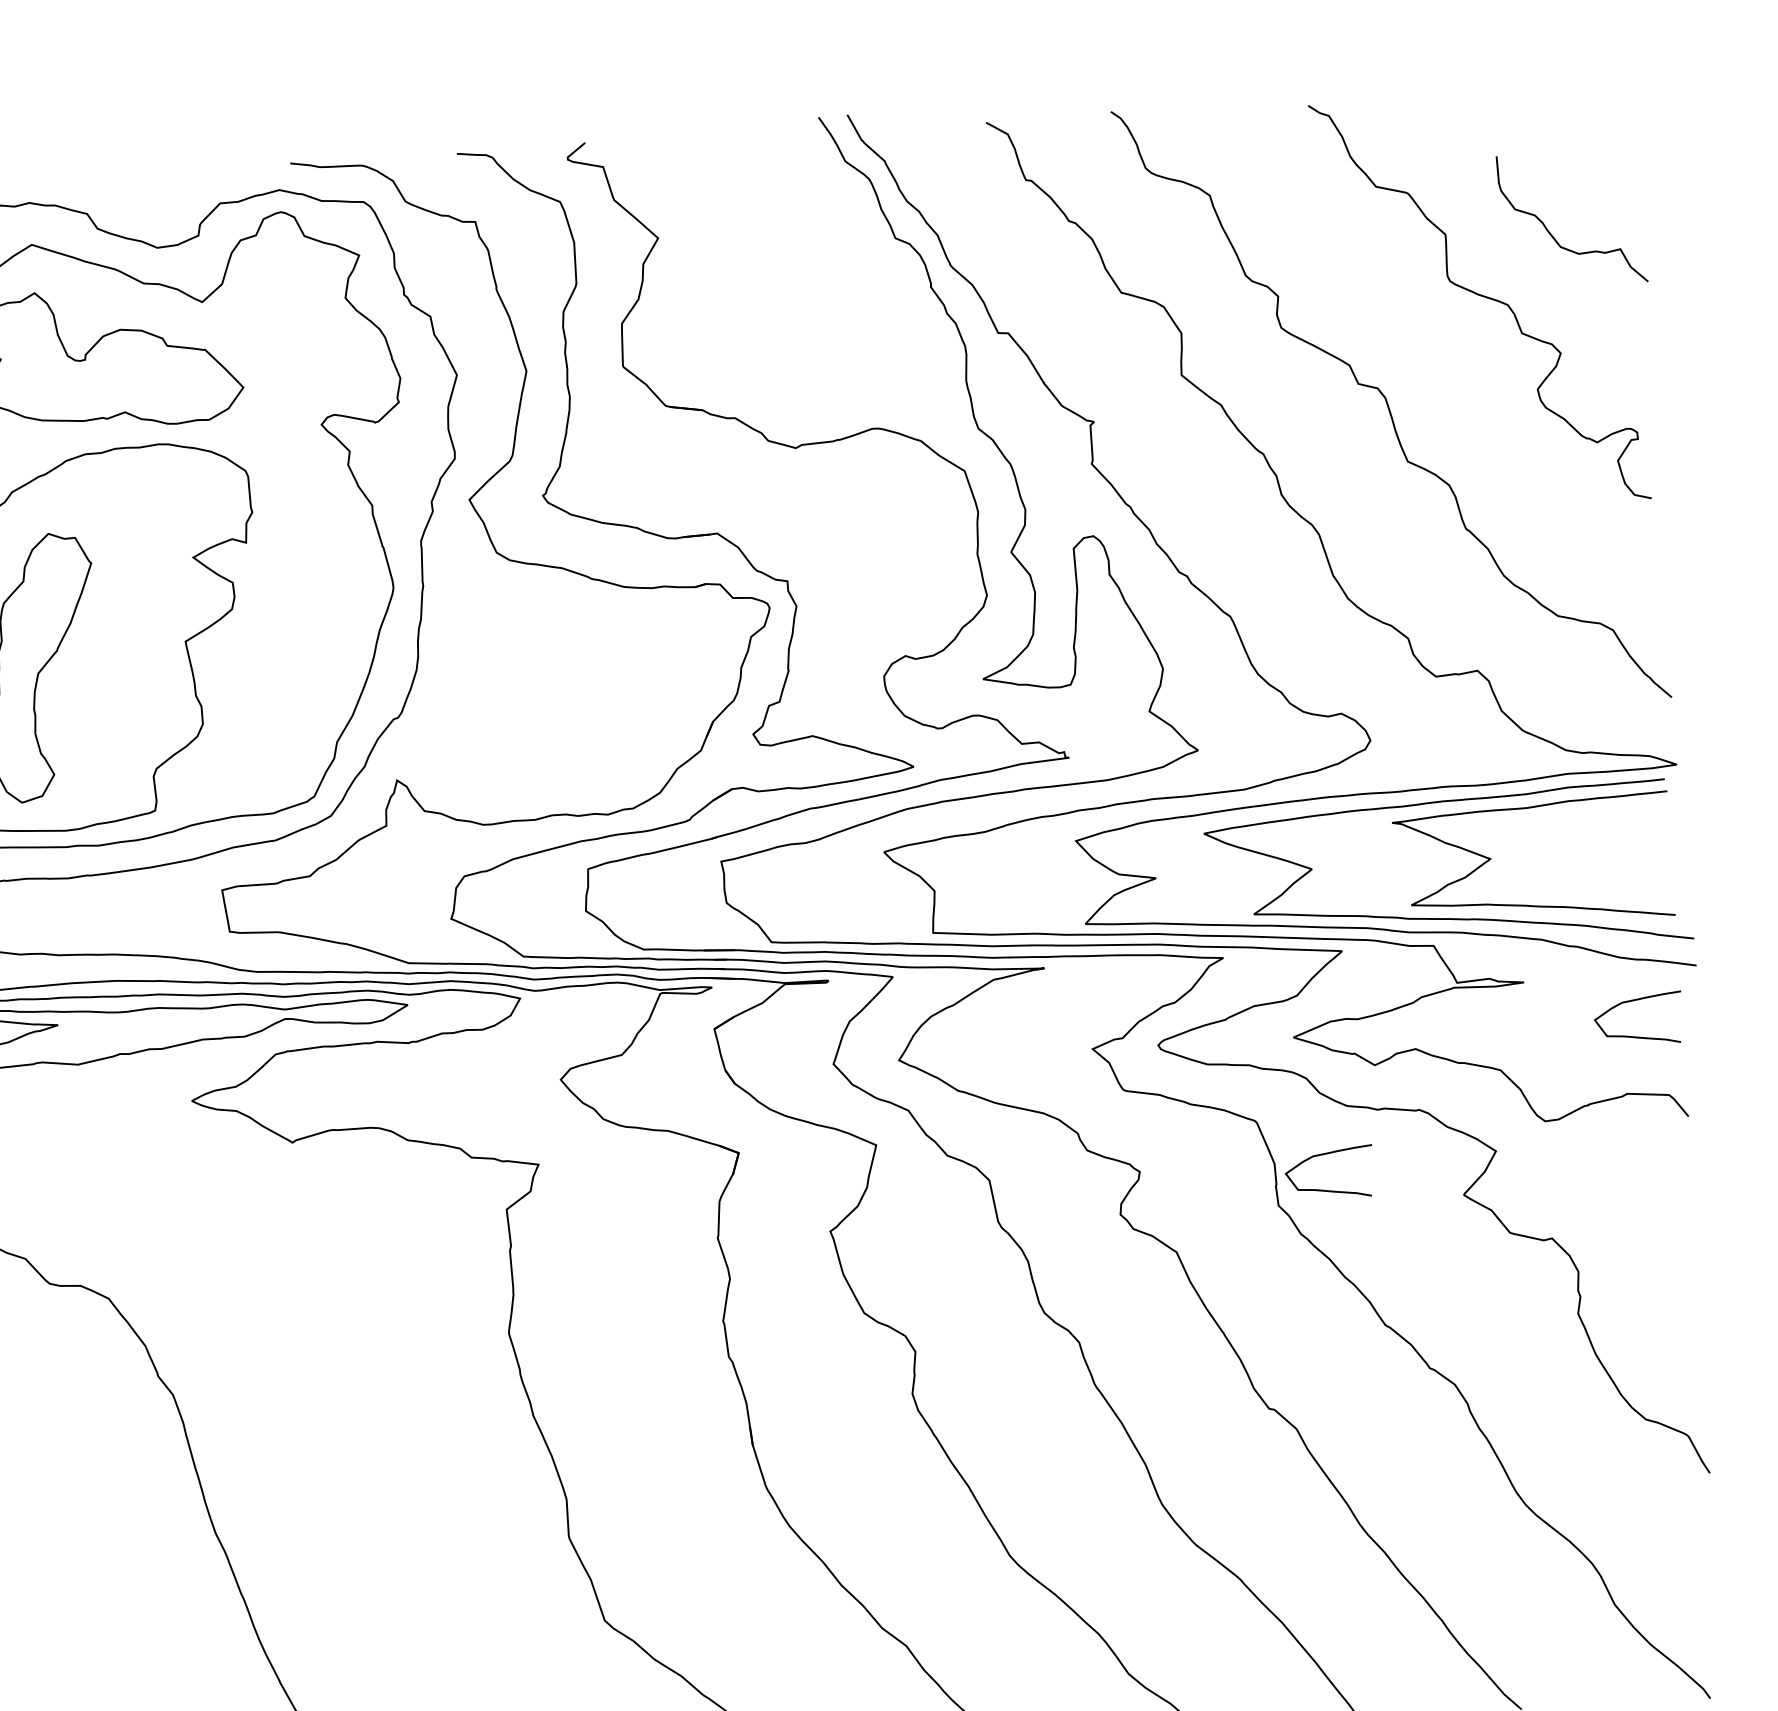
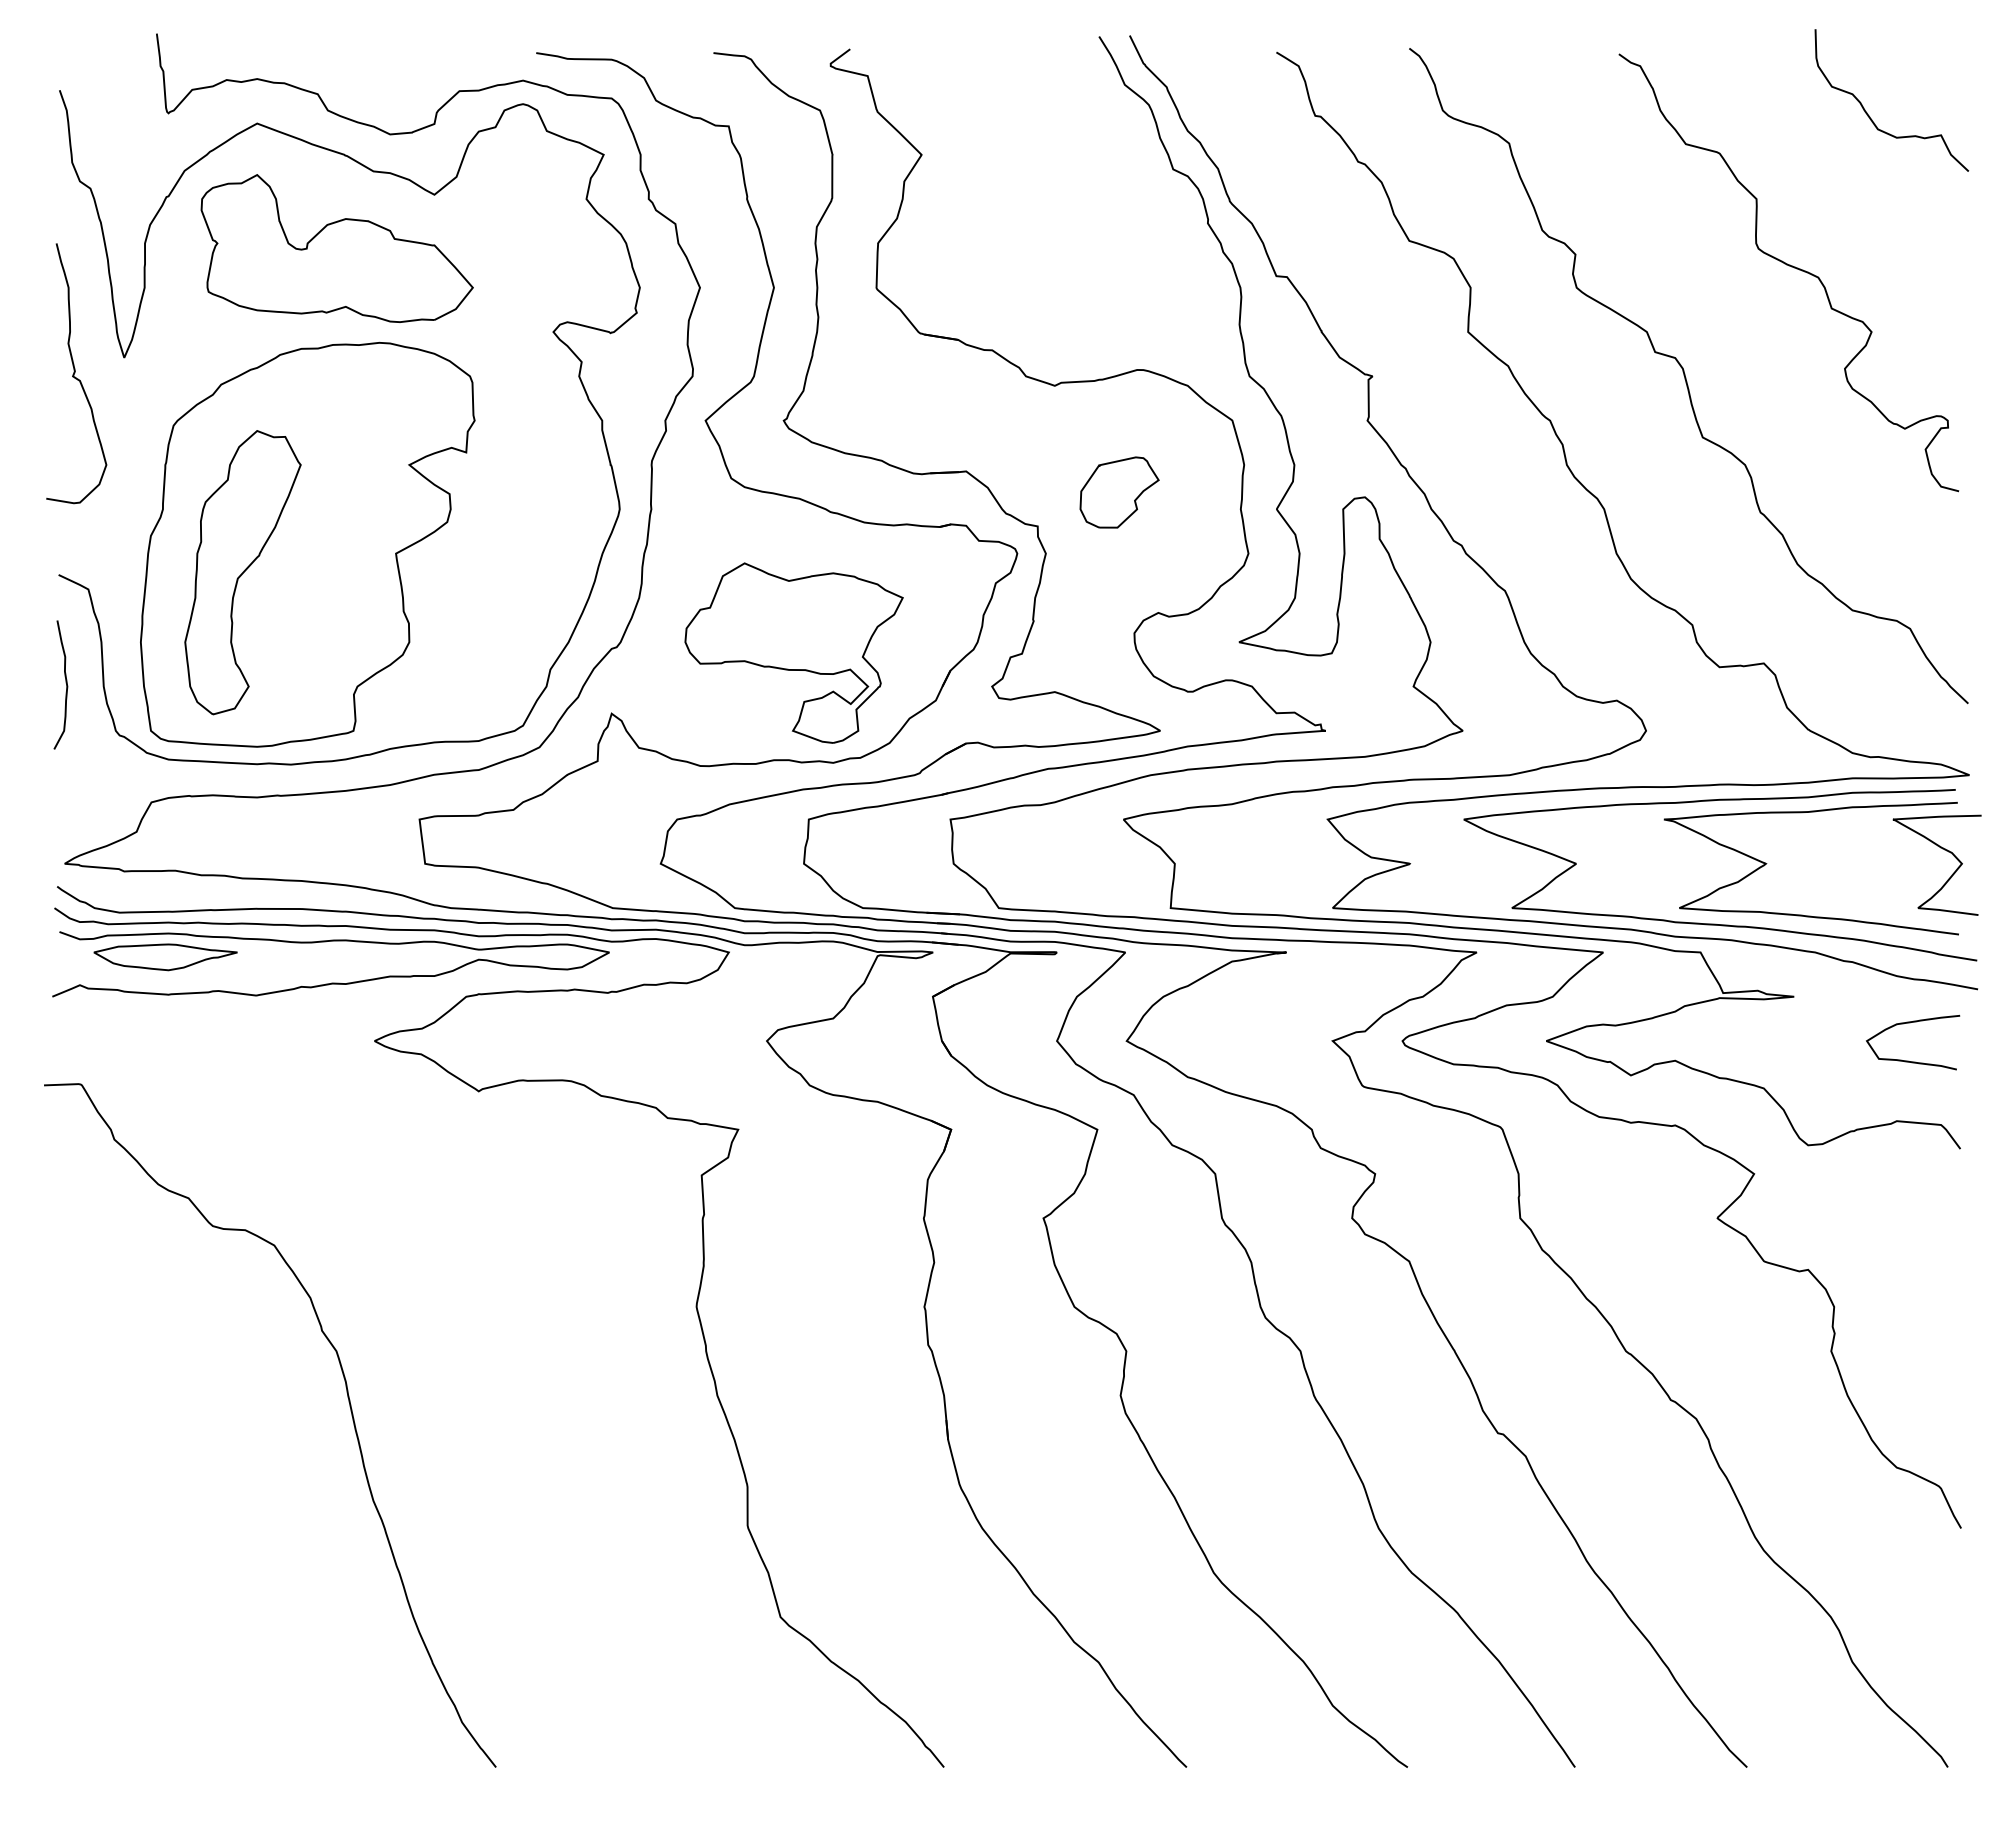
curve: (1552, 235) -> (1870, 116), moved
part: (862, 544) -> (1119, 492), added
part: (564, 713) -> (793, 652), added
curve: (1657, 836) -> (1944, 850), added
curve: (1325, 1189) -> (1571, 1204), removed

